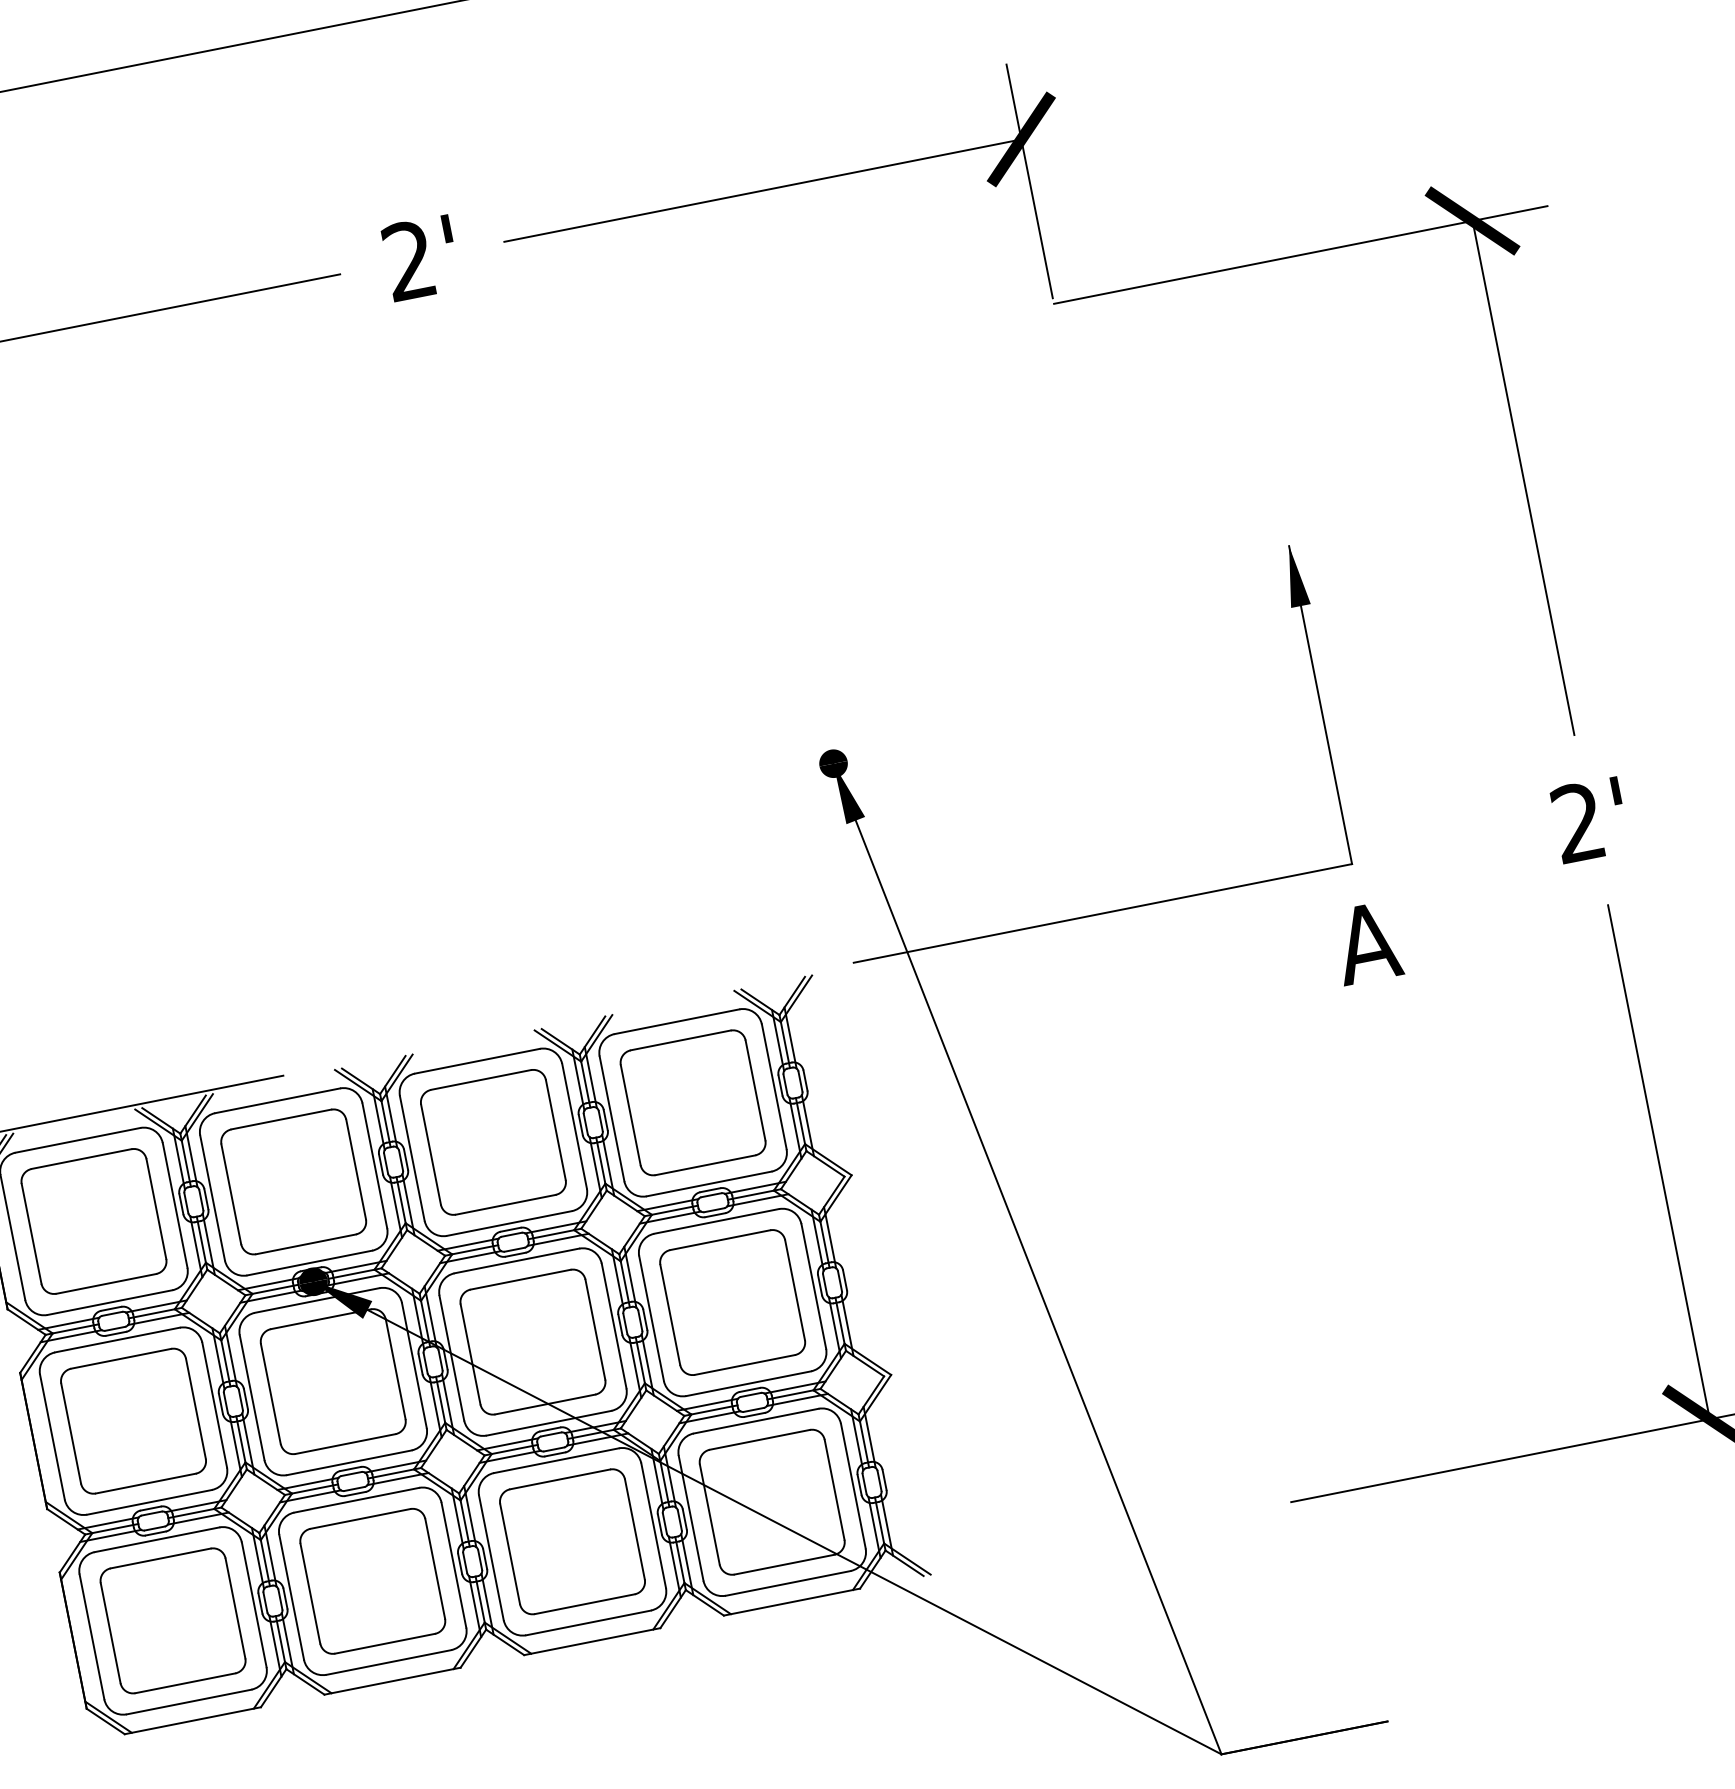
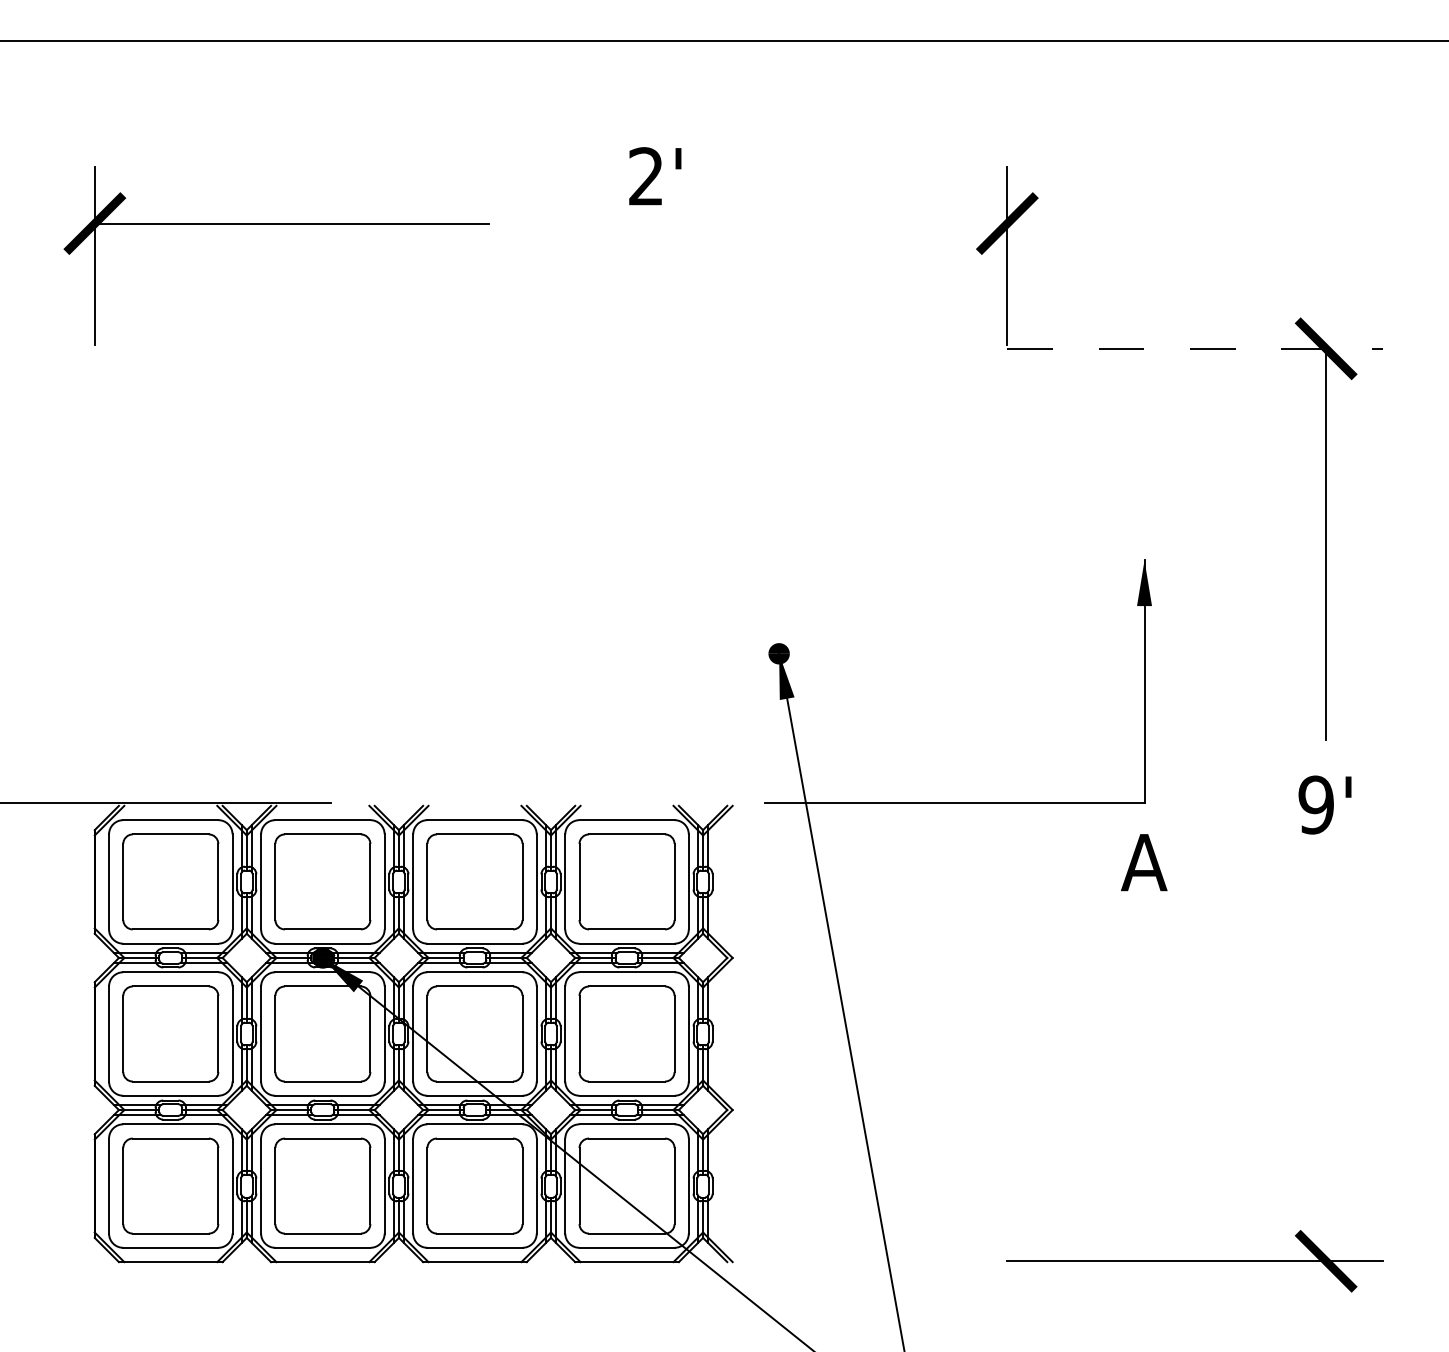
line: (762, 190) -> (810, 223), removed
line: (1300, 254) -> (1195, 348), solid -> dashed
text: (421, 258) -> (655, 176), moved
text: (1577, 822) -> (1315, 804), 2' -> 9'
line: (1659, 1162) -> (1326, 1065), removed

